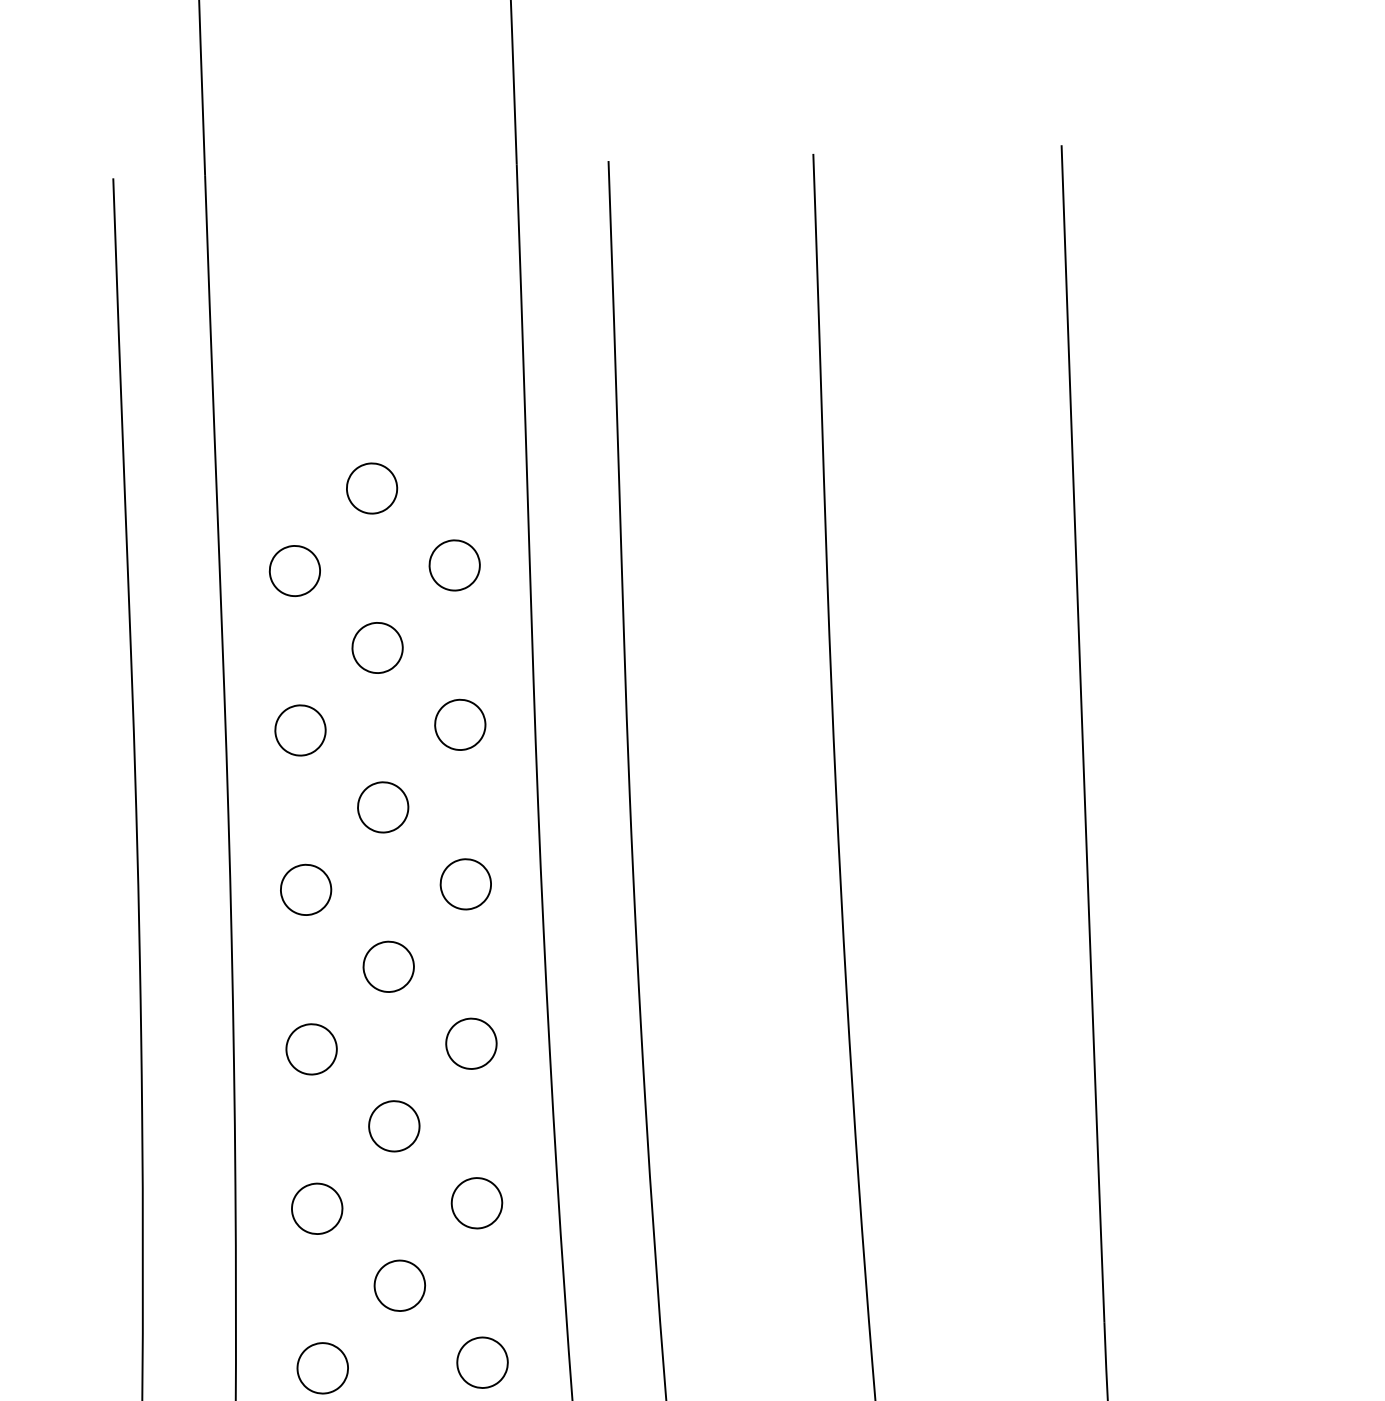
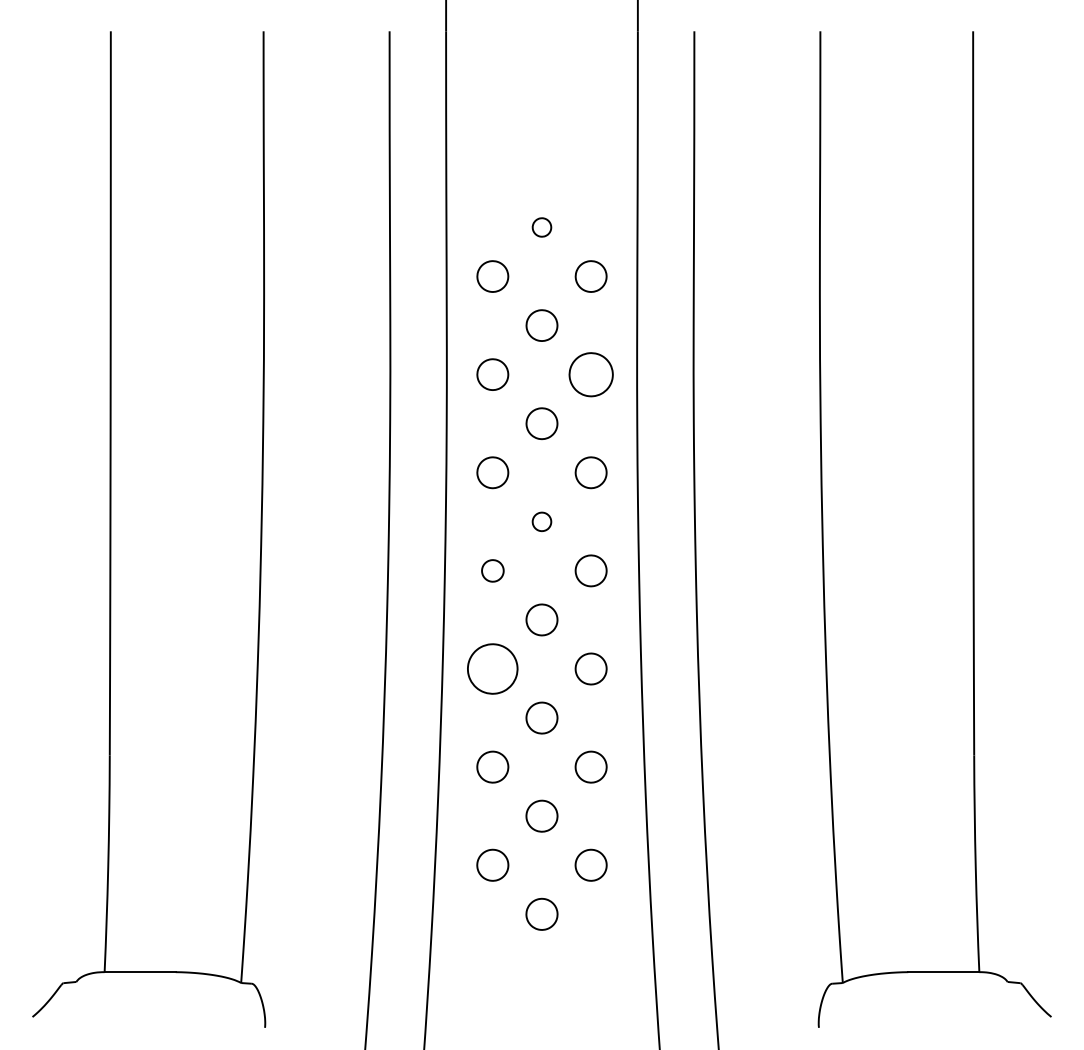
part: (371, 488) -> (541, 227), size x0.6
part: (459, 724) -> (590, 374), size x1.4
part: (387, 966) -> (541, 521), size x0.6
part: (311, 1048) -> (492, 570), size x0.7
part: (316, 1208) -> (492, 668), size x1.6

